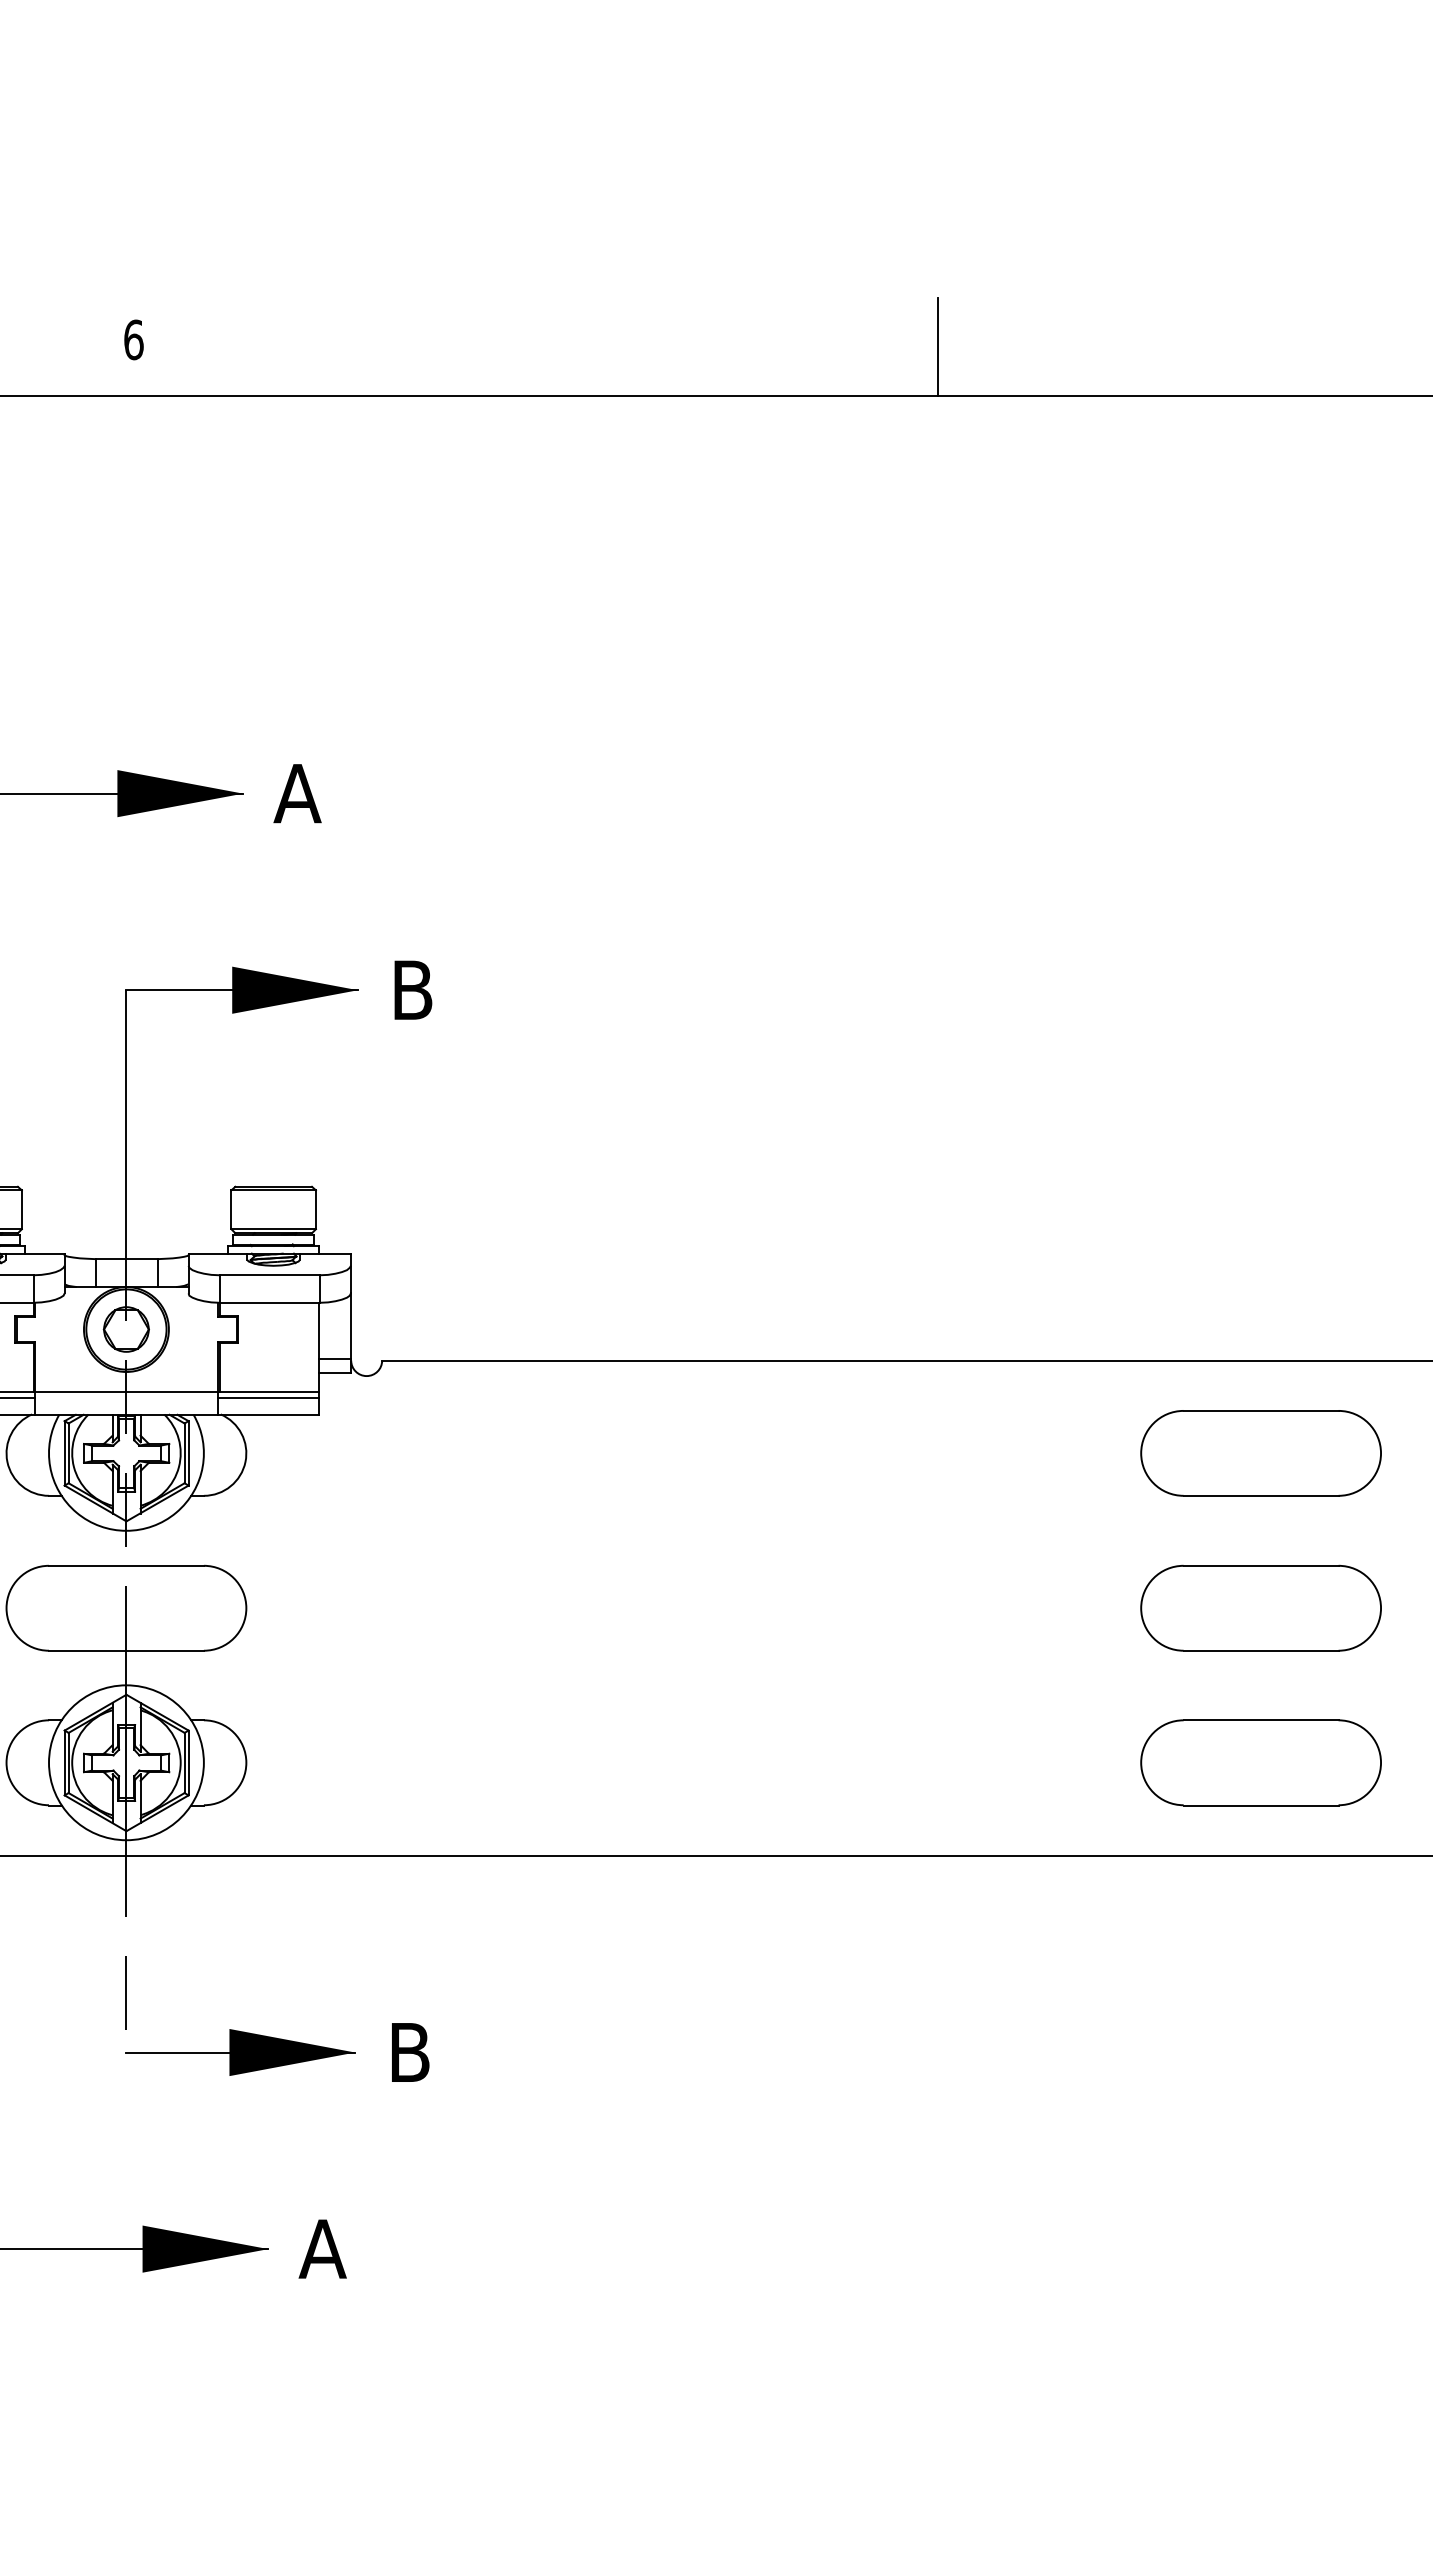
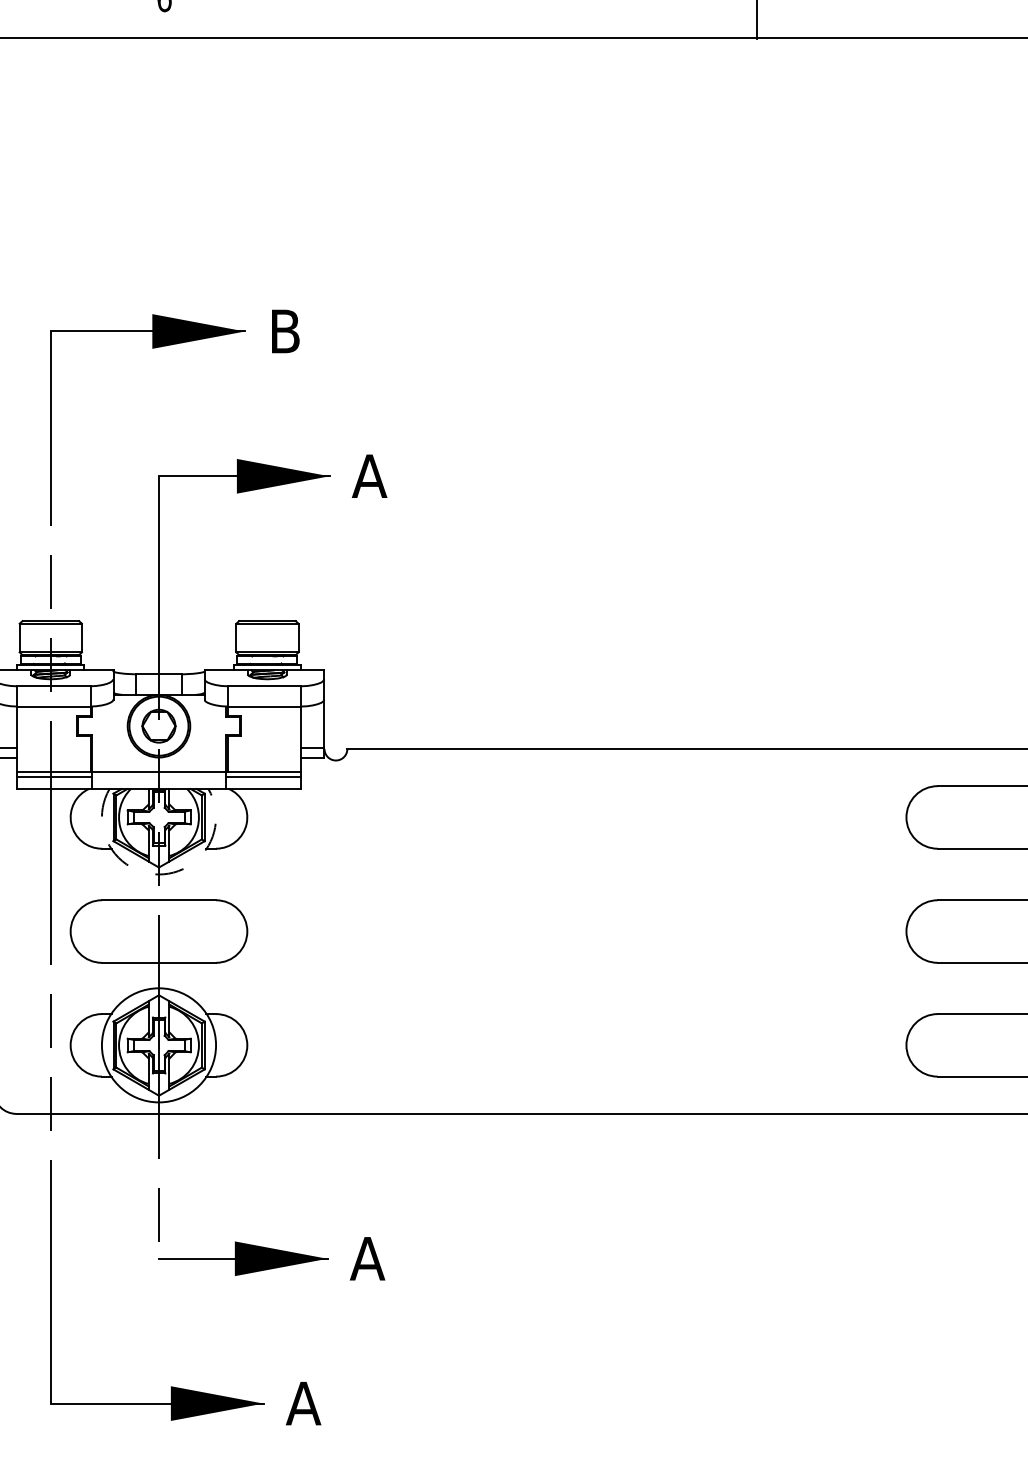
text: (297, 793) -> (284, 331), A -> B
text: (412, 989) -> (369, 475), B -> A
arc: (126, 1530) -> (159, 874), solid -> dashed
text: (409, 2052) -> (367, 1258), B -> A

